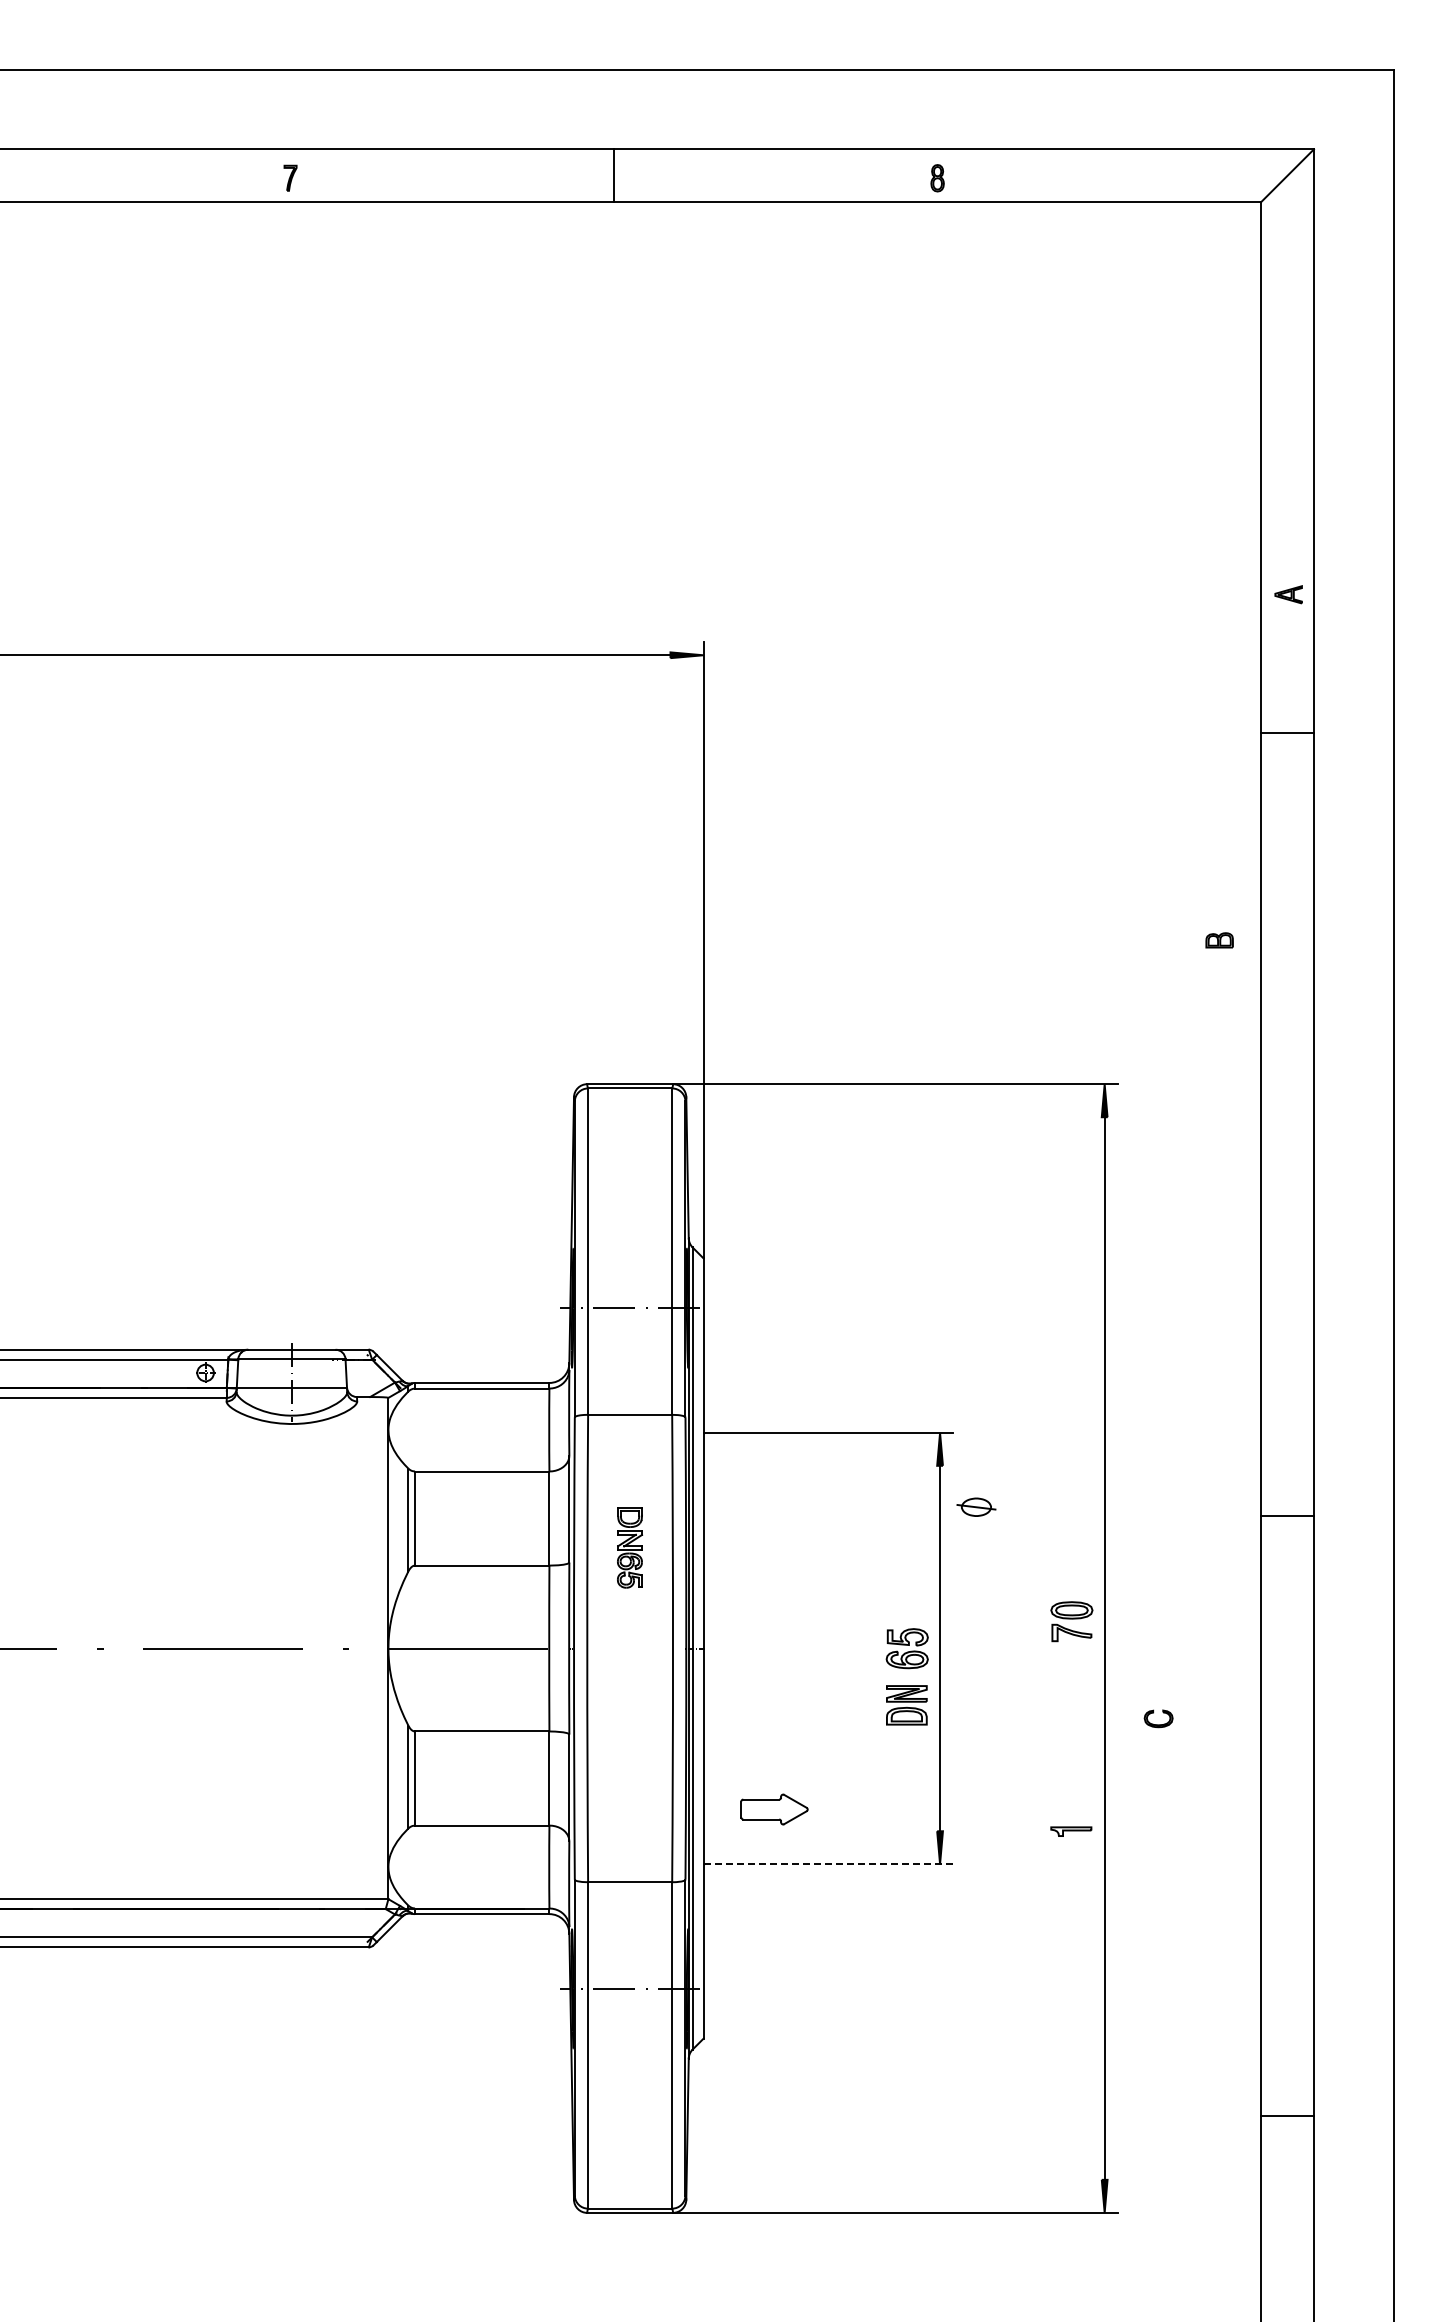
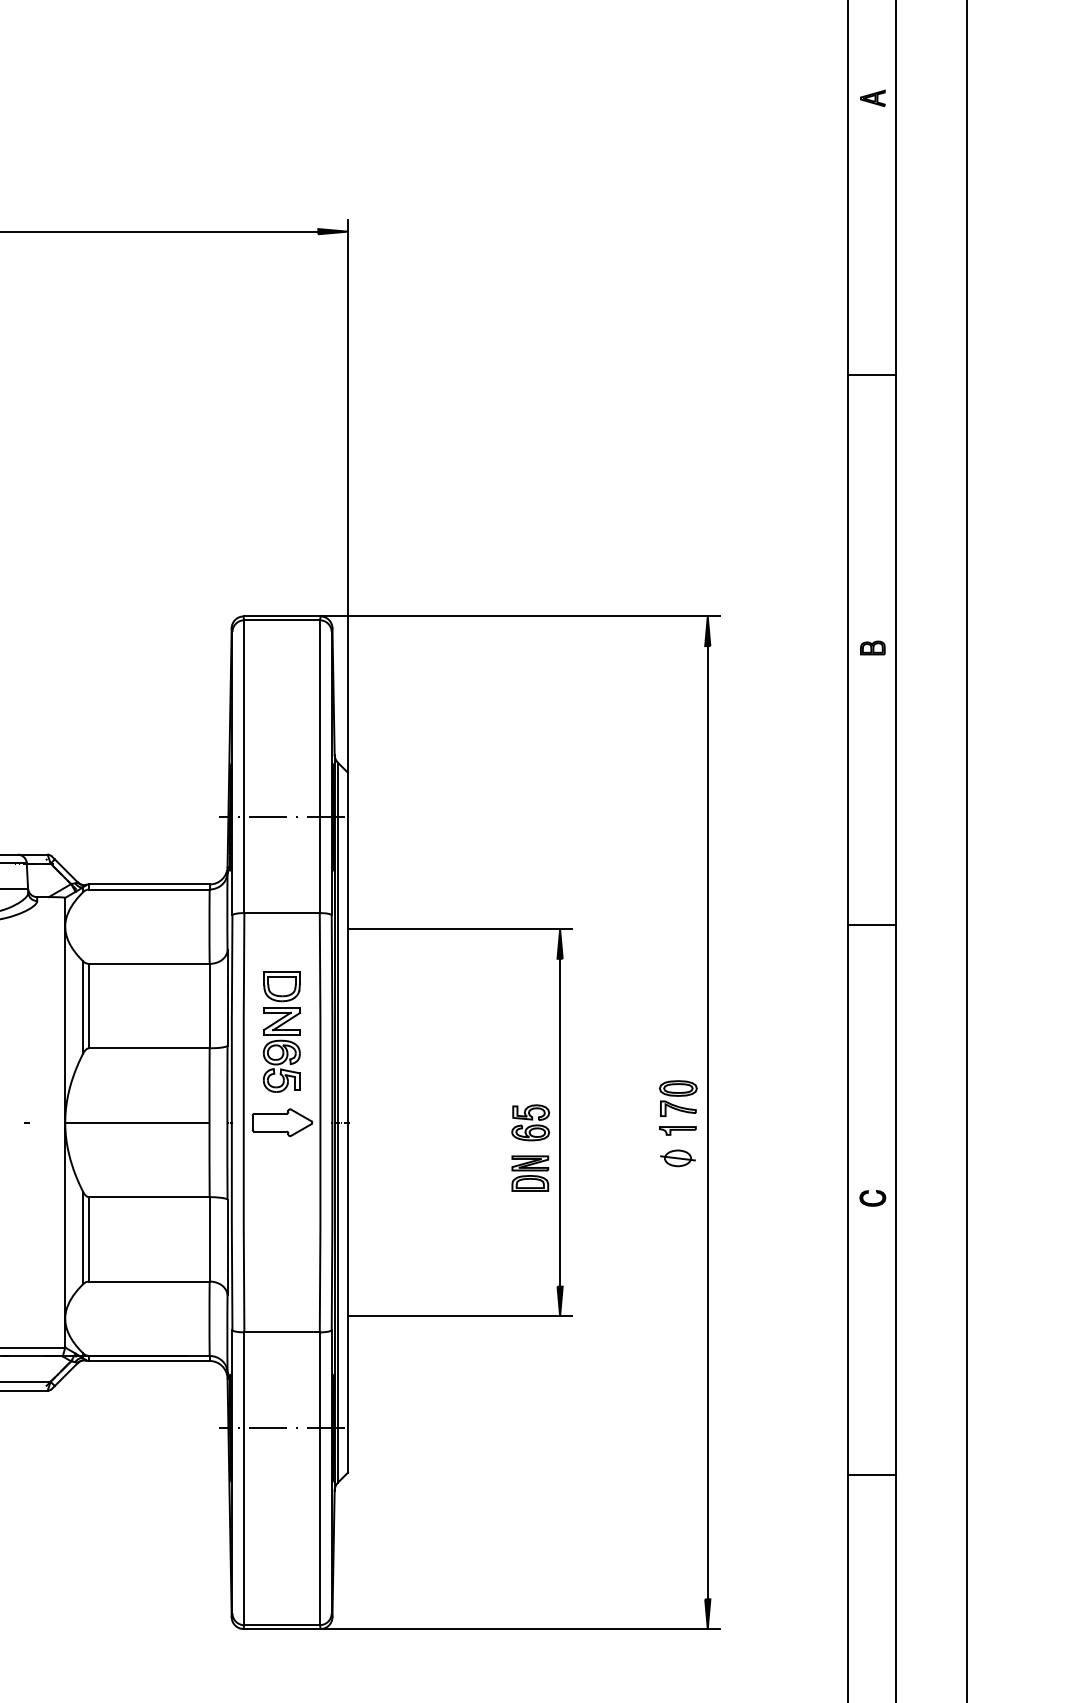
part: (1288, 594) -> (872, 98), moved
line: (1286, 733) -> (870, 375), moved
part: (1219, 940) -> (872, 648), moved
part: (976, 1506) -> (678, 1157), moved
line: (1286, 1515) -> (870, 925), moved
part: (629, 1547) -> (281, 1032), size x1.67
part: (1158, 1718) -> (872, 1198), moved
part: (774, 1809) -> (282, 1122), moved
part: (1071, 1831) -> (678, 1130), moved
line: (828, 1864) -> (460, 1316), dashed -> solid
line: (1286, 2115) -> (870, 1475), moved

